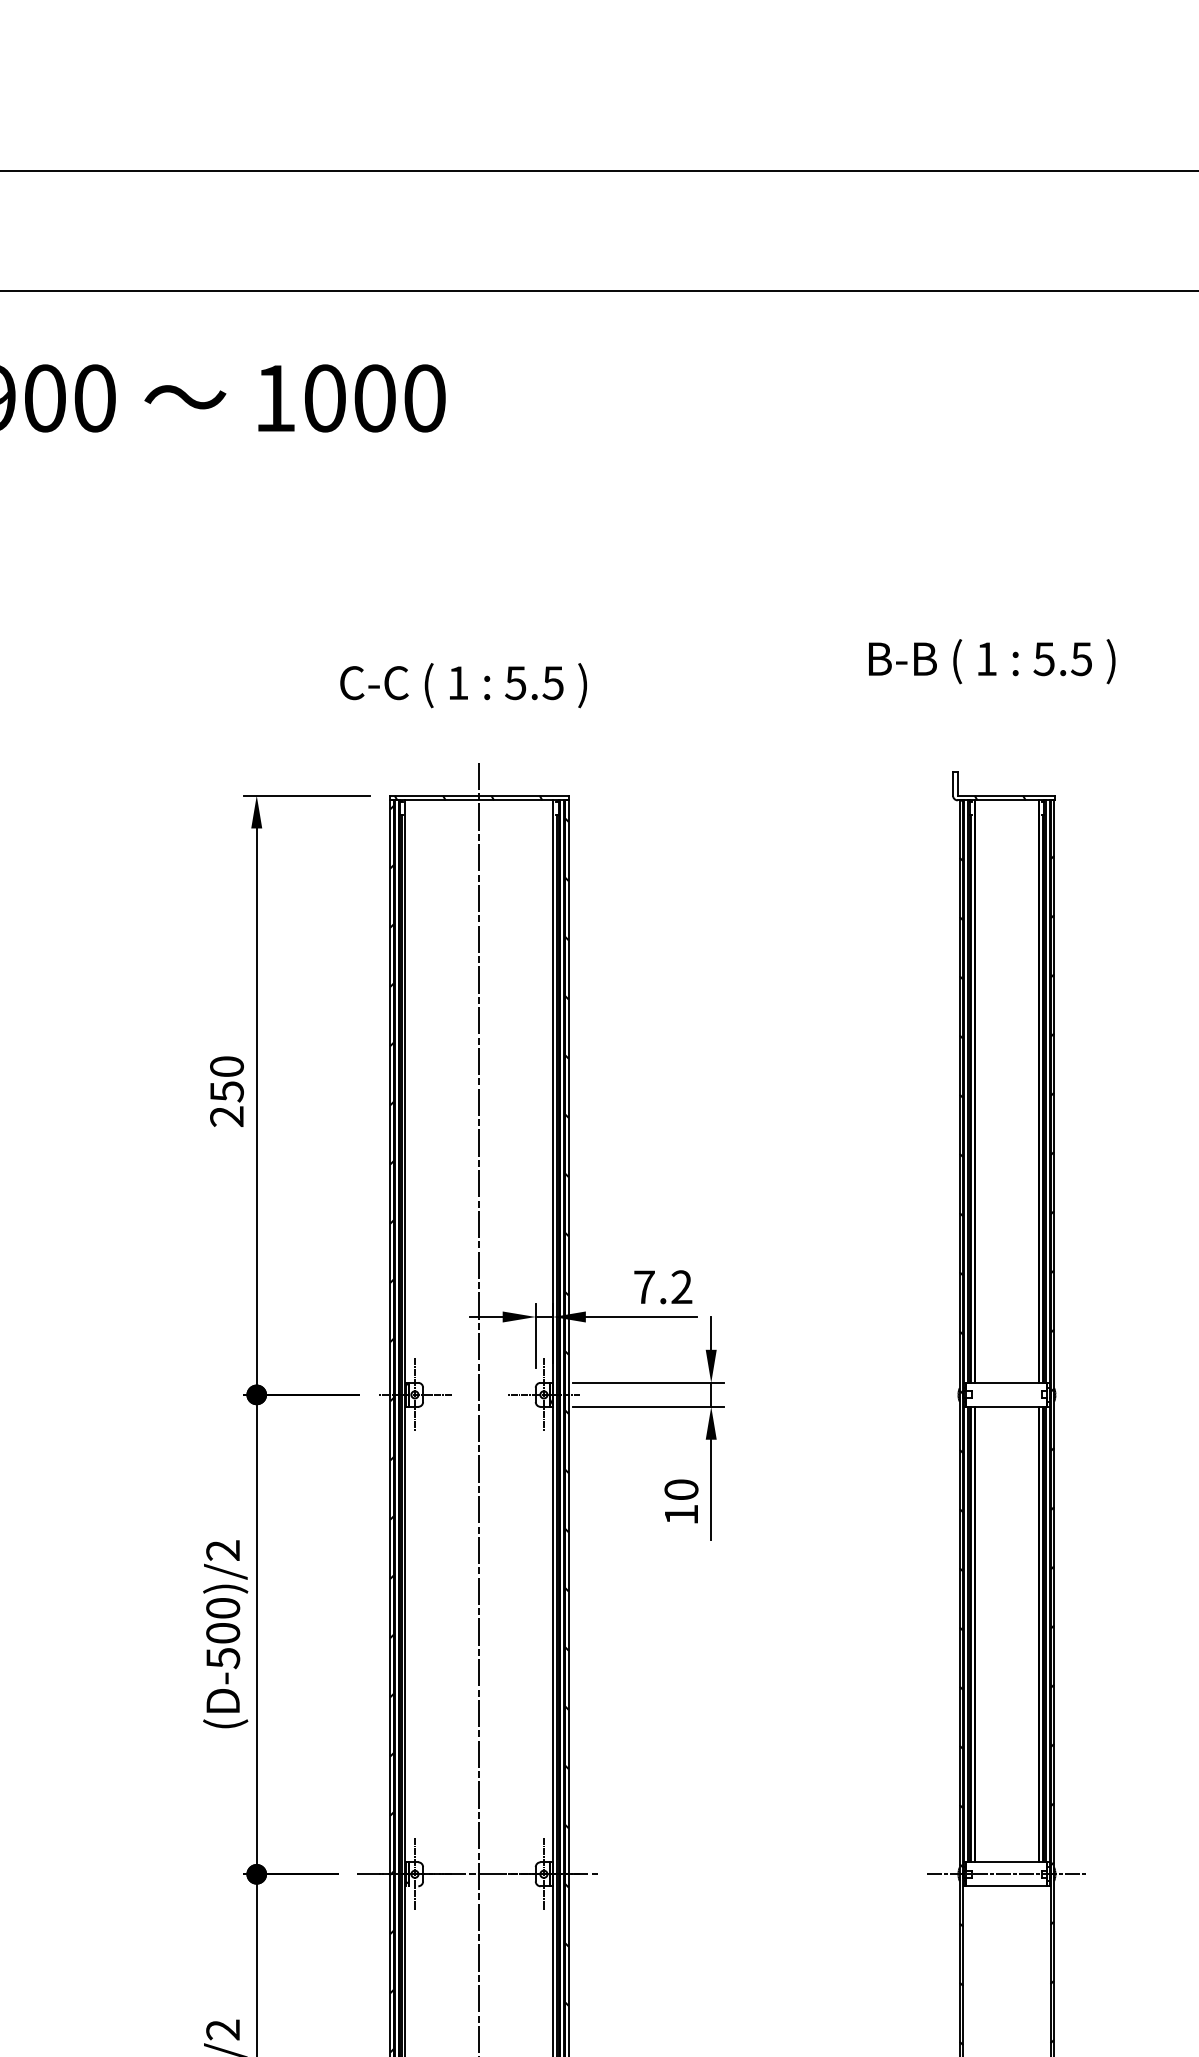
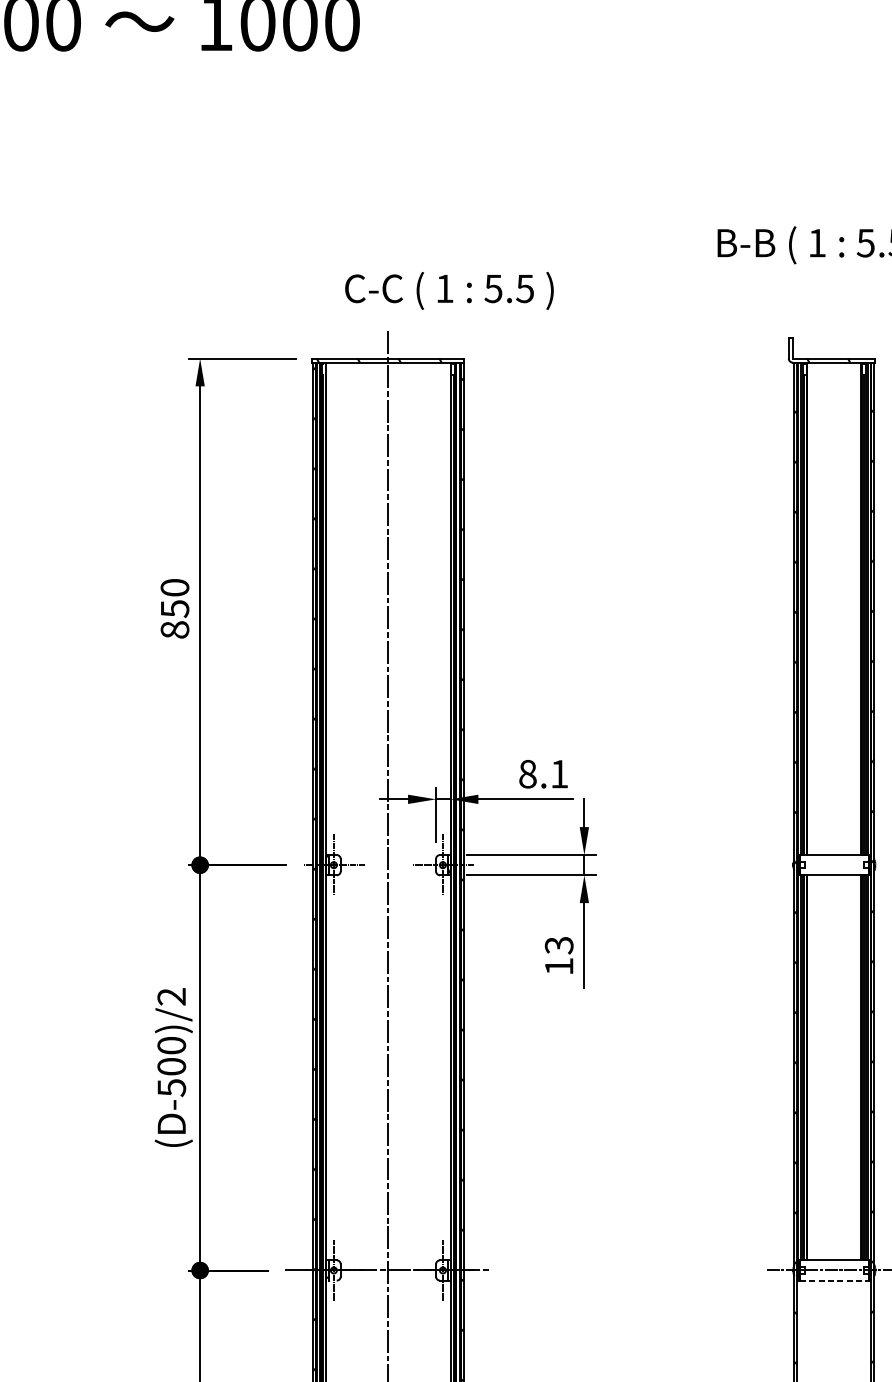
text: (463, 685) -> (449, 290), moved
text: (226, 1116) -> (174, 629), 250 -> 850
text: (663, 1287) -> (544, 774), 7.2 -> 8.1
text: (681, 1489) -> (559, 945), 10 -> 13
line: (1006, 1886) -> (833, 1280), solid -> dashed

